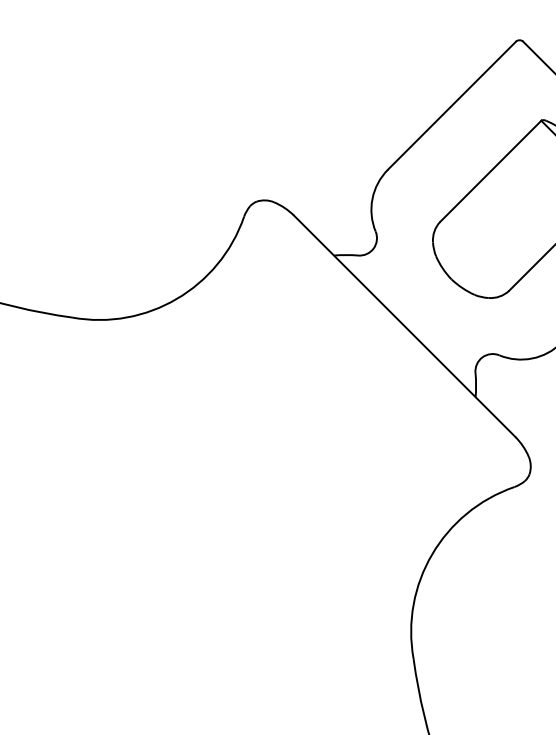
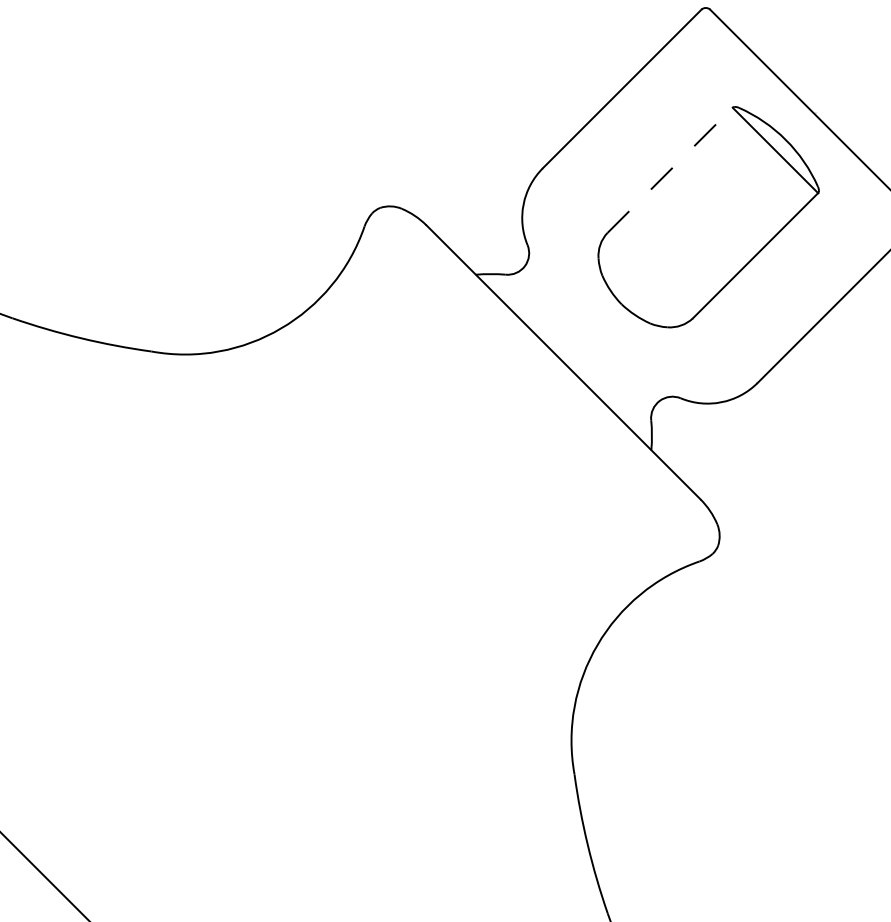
line: (491, 171) -> (670, 170), solid -> dashed

